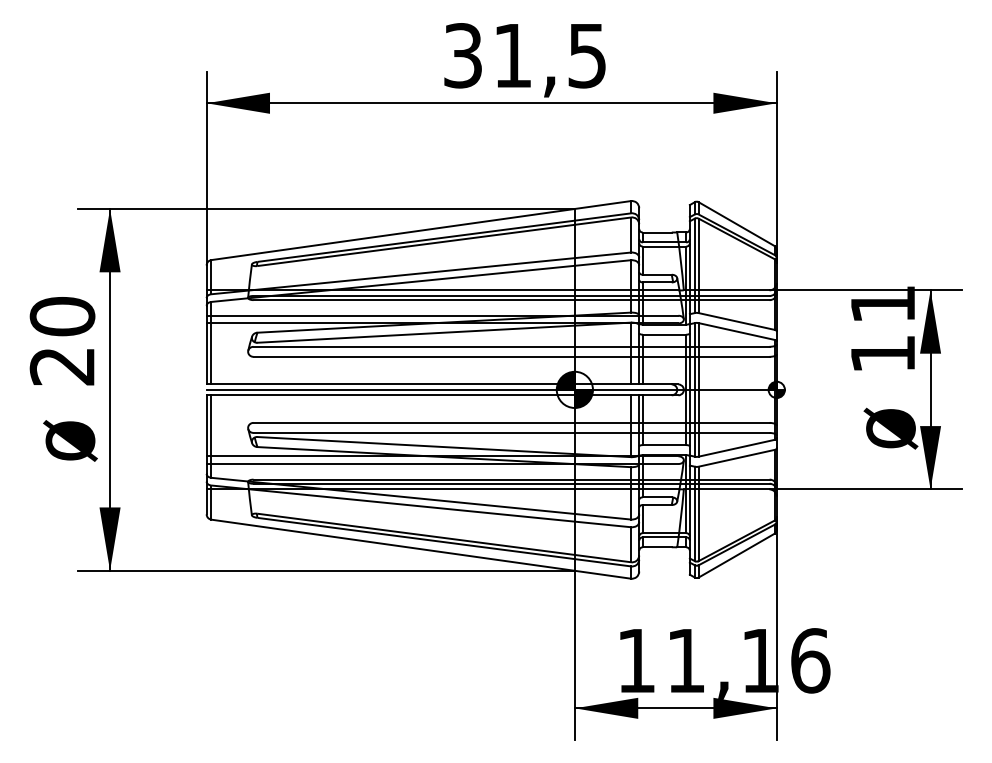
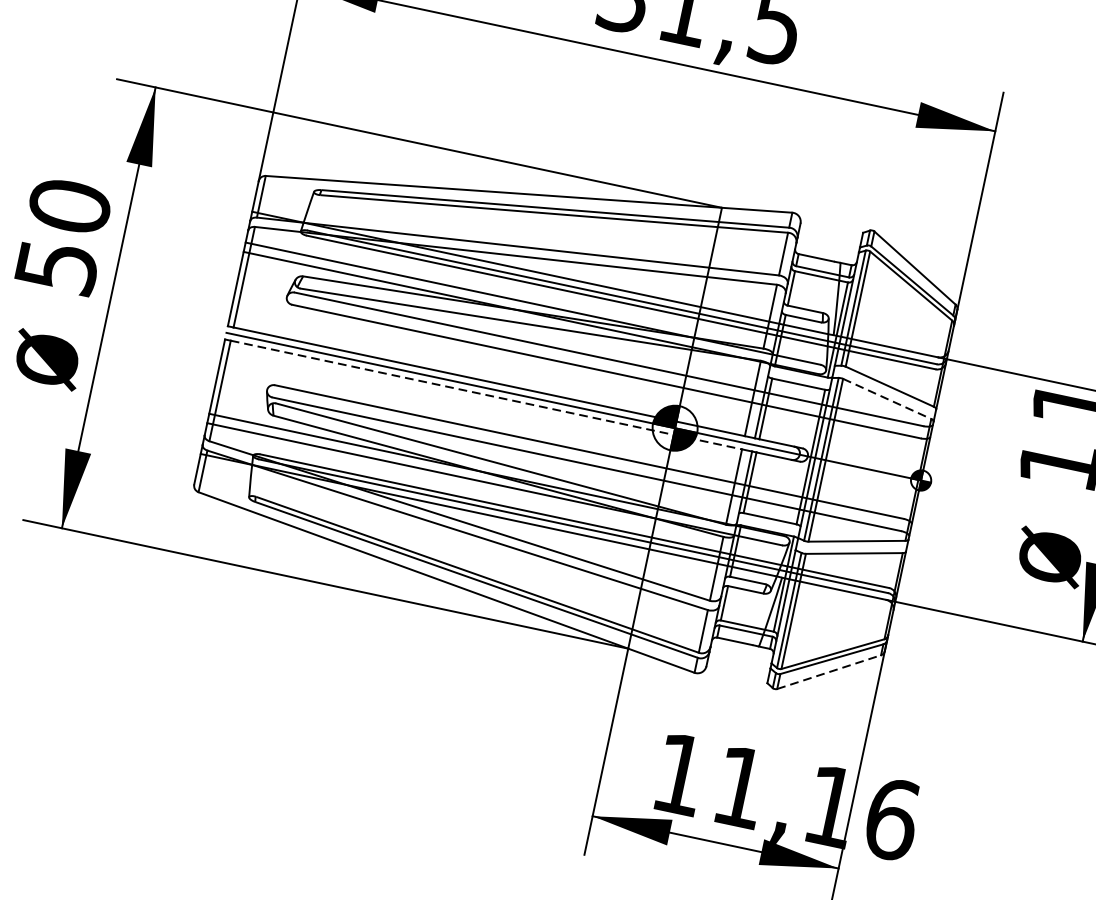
line: (736, 331) -> (887, 398), solid -> dashed
text: (62, 366) -> (56, 267), 20 -> 50
line: (421, 395) -> (486, 395), solid -> dashed
line: (736, 555) -> (829, 671), solid -> dashed

